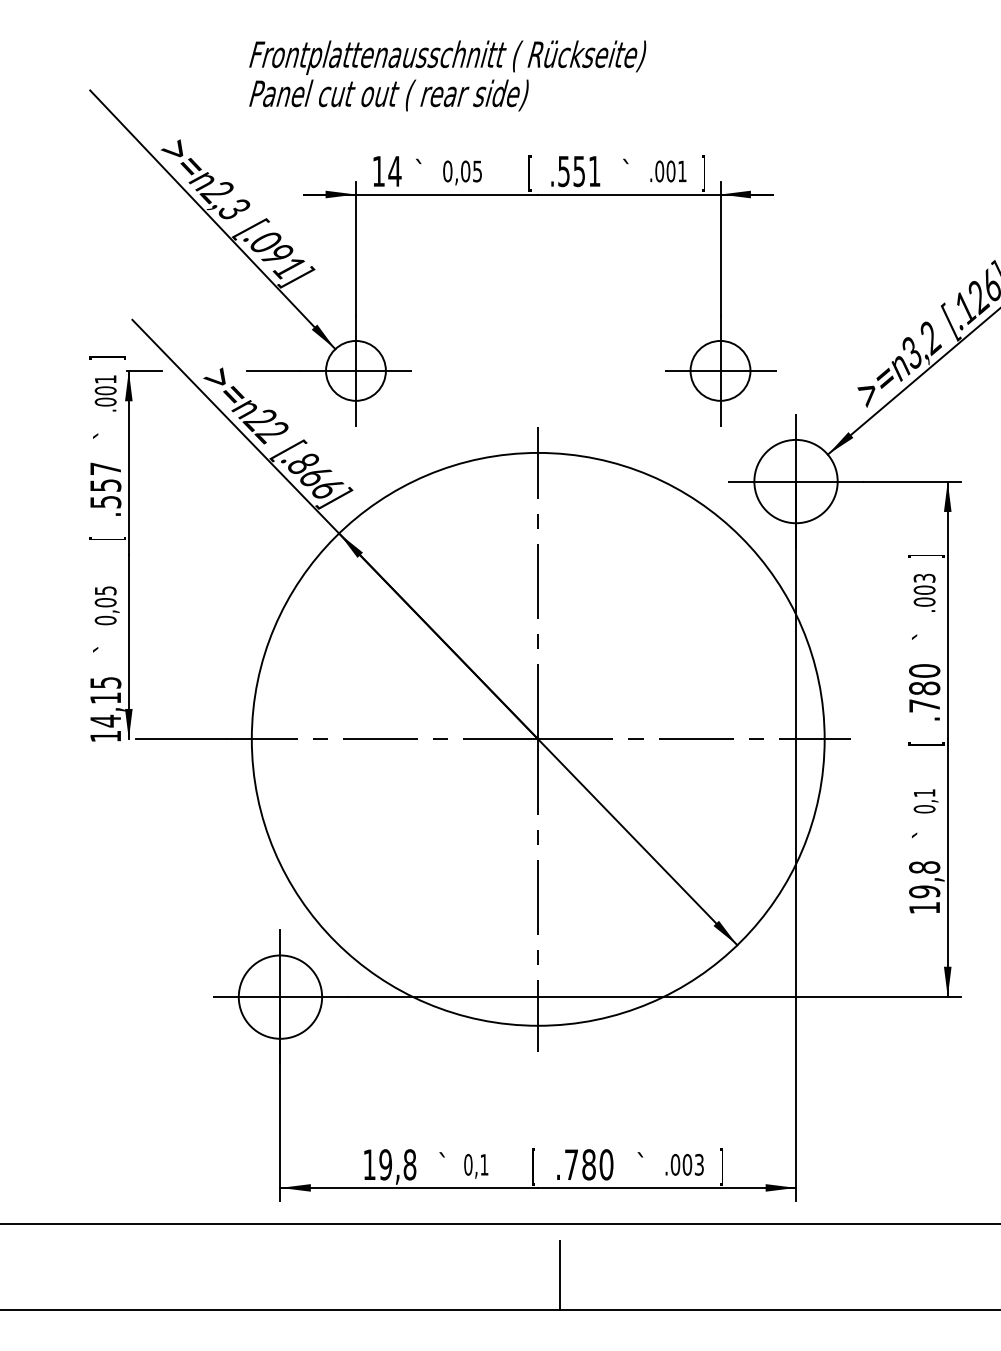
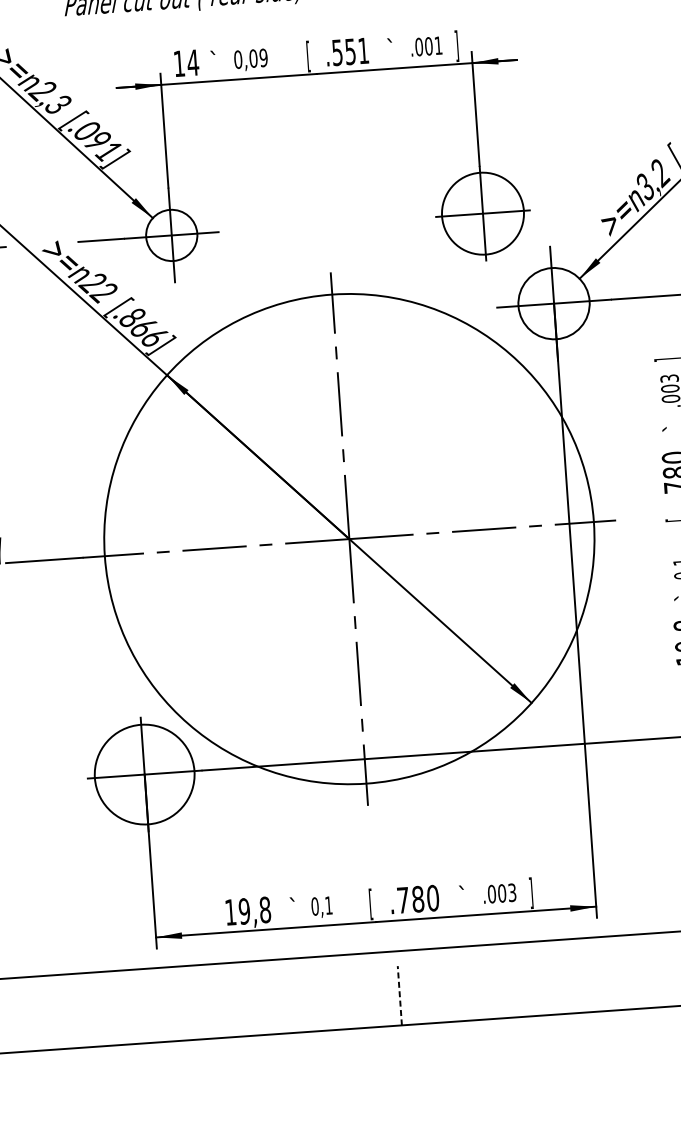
text: (477, 170) -> (263, 57), 0,05 -> 0,09
circle: (720, 370) -> (482, 213), size x1.6
circle: (280, 996) -> (144, 774), size x1.4
line: (559, 1275) -> (399, 995), solid -> dashed

